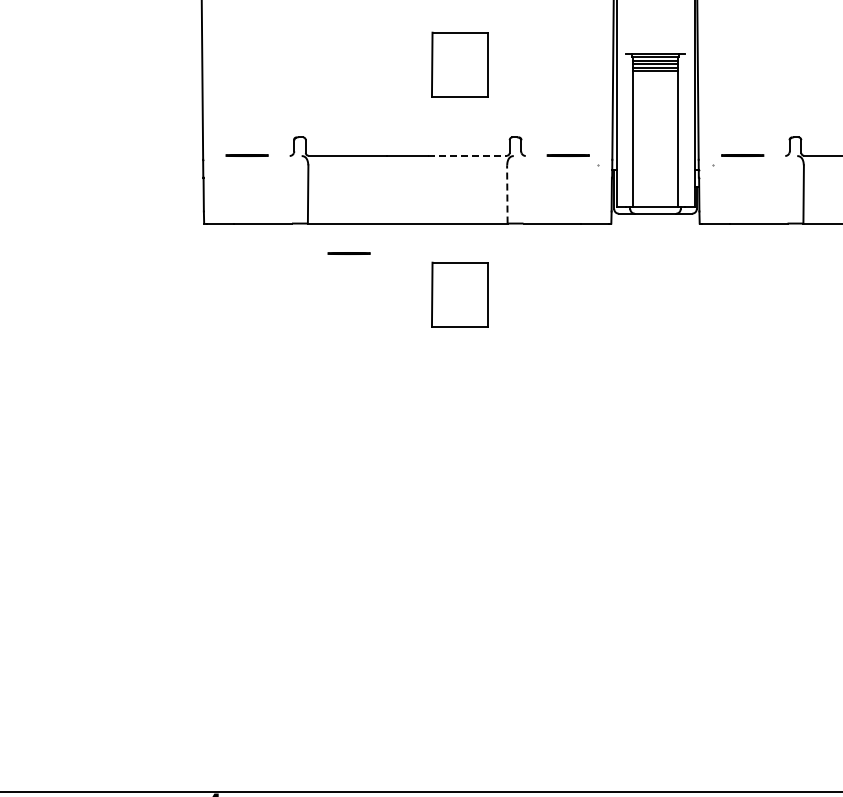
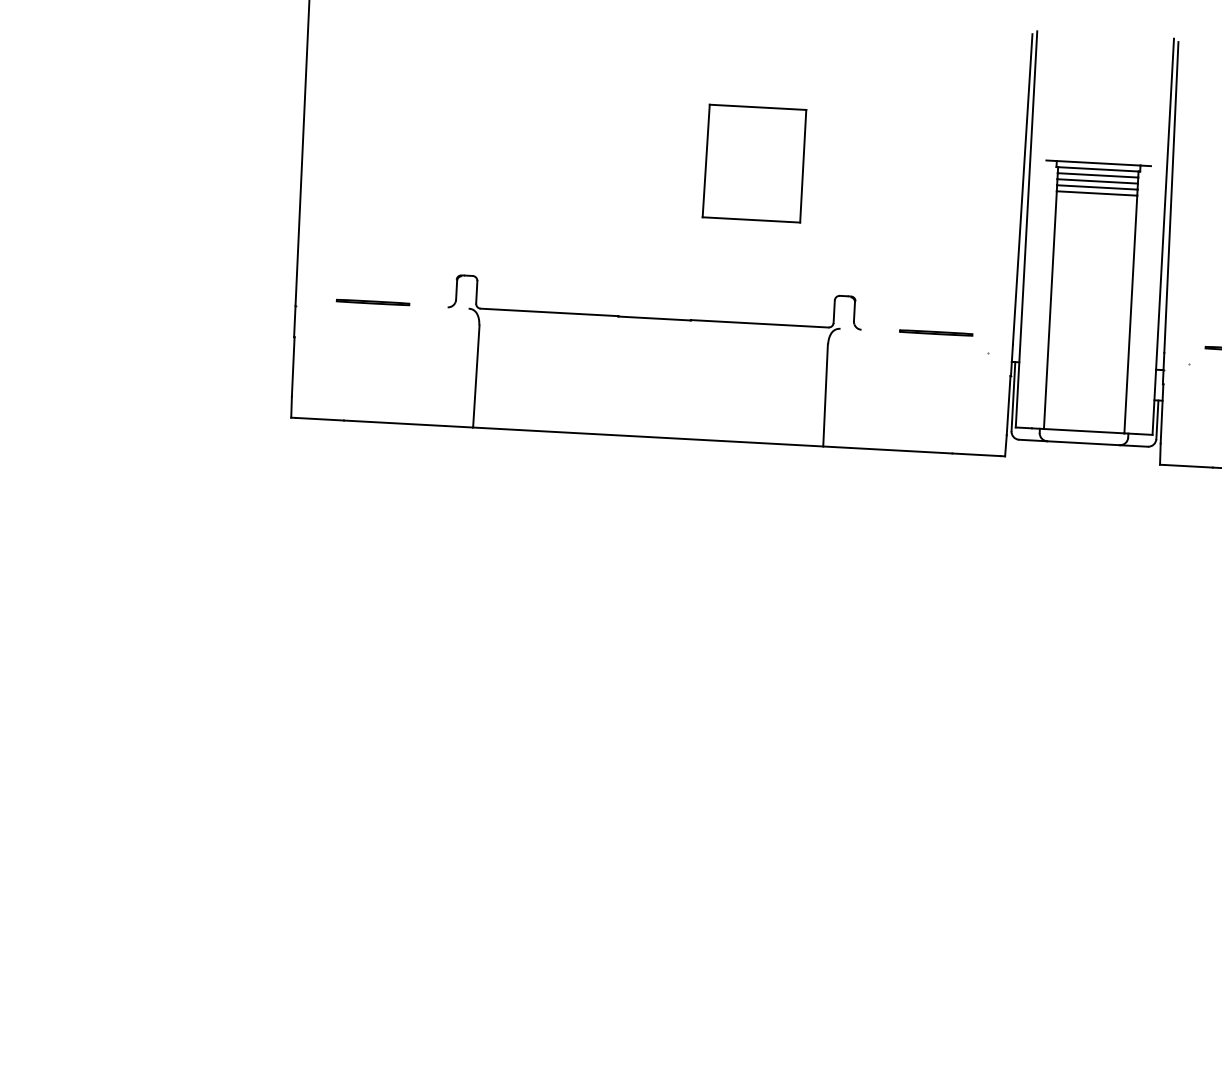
line: (468, 155) -> (761, 323), dashed -> solid
line: (507, 193) -> (825, 393), dashed -> solid
line: (348, 253) -> (541, 483), removed
part: (459, 294) -> (732, 566), removed

